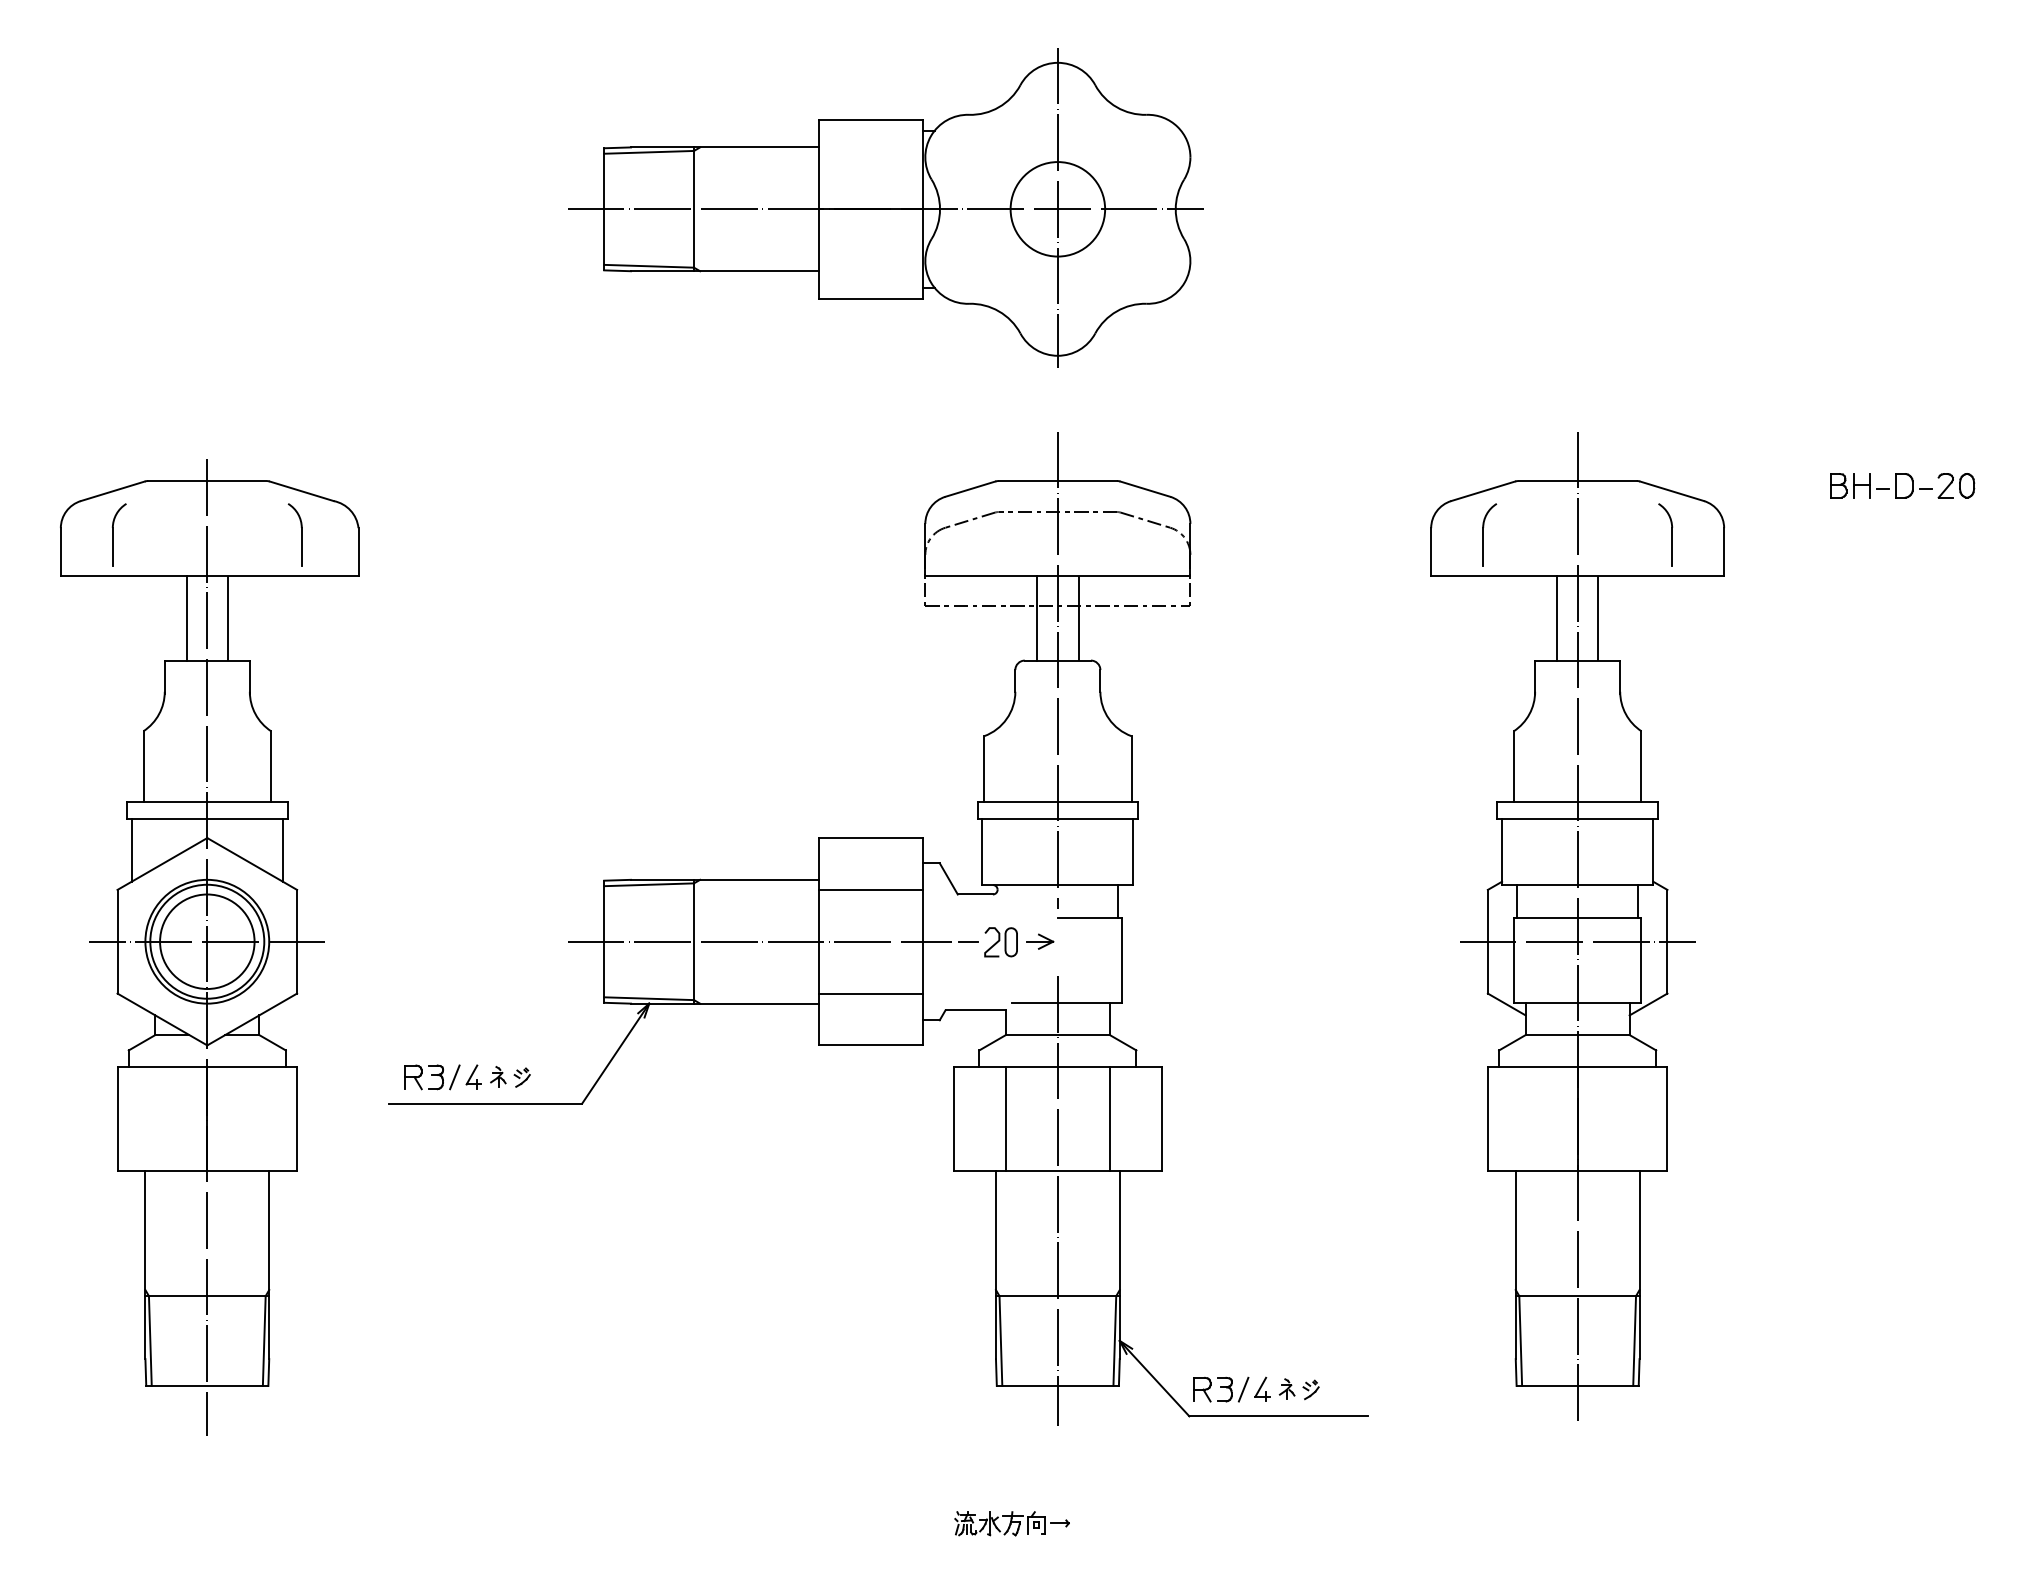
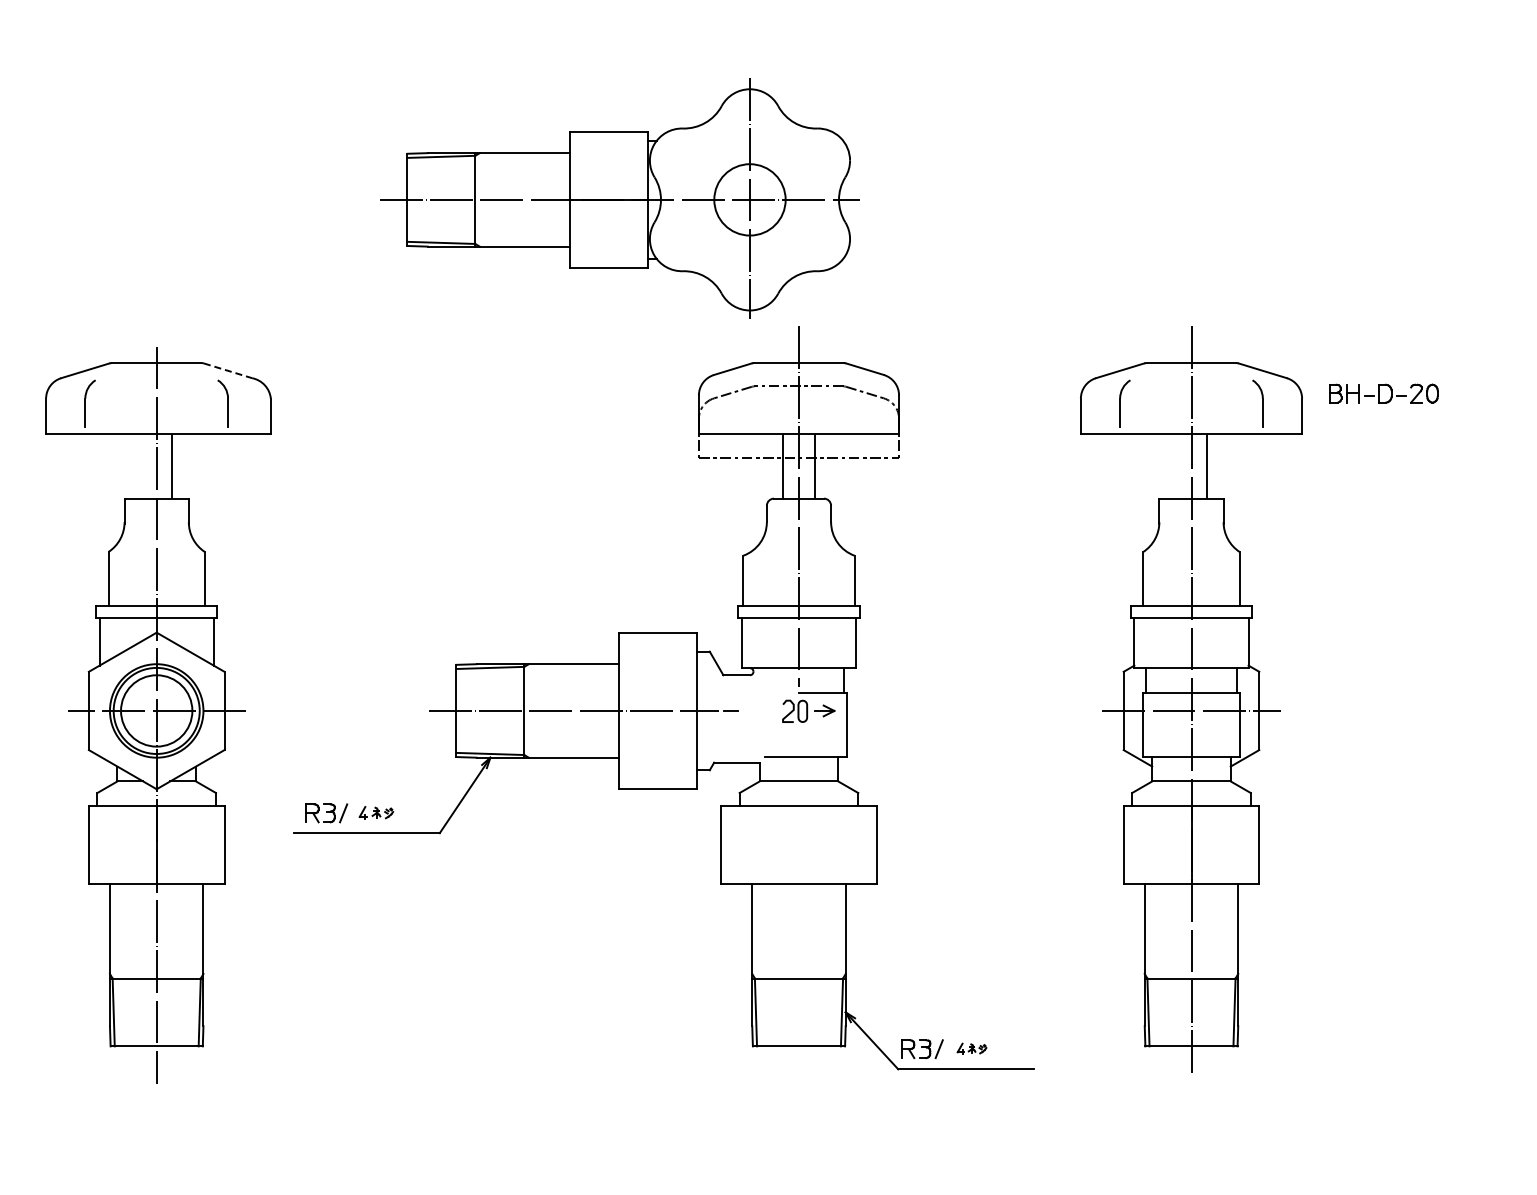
part: (885, 207) -> (619, 198), moved
part: (1902, 485) -> (1383, 393), moved
line: (302, 490) -> (228, 370), solid -> dashed
line: (187, 618) -> (141, 466), removed
line: (1556, 618) -> (1175, 466), removed
line: (870, 889) -> (657, 671), removed
part: (1018, 941) -> (808, 710), moved
line: (870, 994) -> (657, 750), removed
part: (498, 1076) -> (376, 812), size x0.7
line: (1005, 1118) -> (759, 844), removed
line: (1110, 1118) -> (838, 844), removed
line: (1057, 1200) -> (798, 906), removed
part: (1286, 1388) -> (971, 1048), size x0.6
part: (1012, 1523) -> (764, 1150), removed

